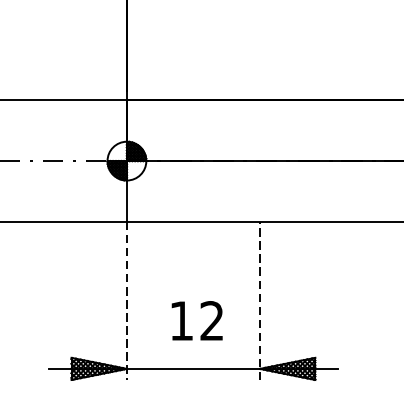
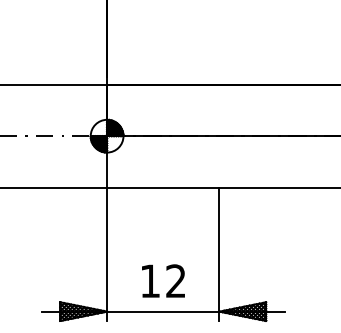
line: (127, 301) -> (107, 254), dashed -> solid
line: (260, 301) -> (219, 254), dashed -> solid
text: (197, 320) -> (163, 280), moved

